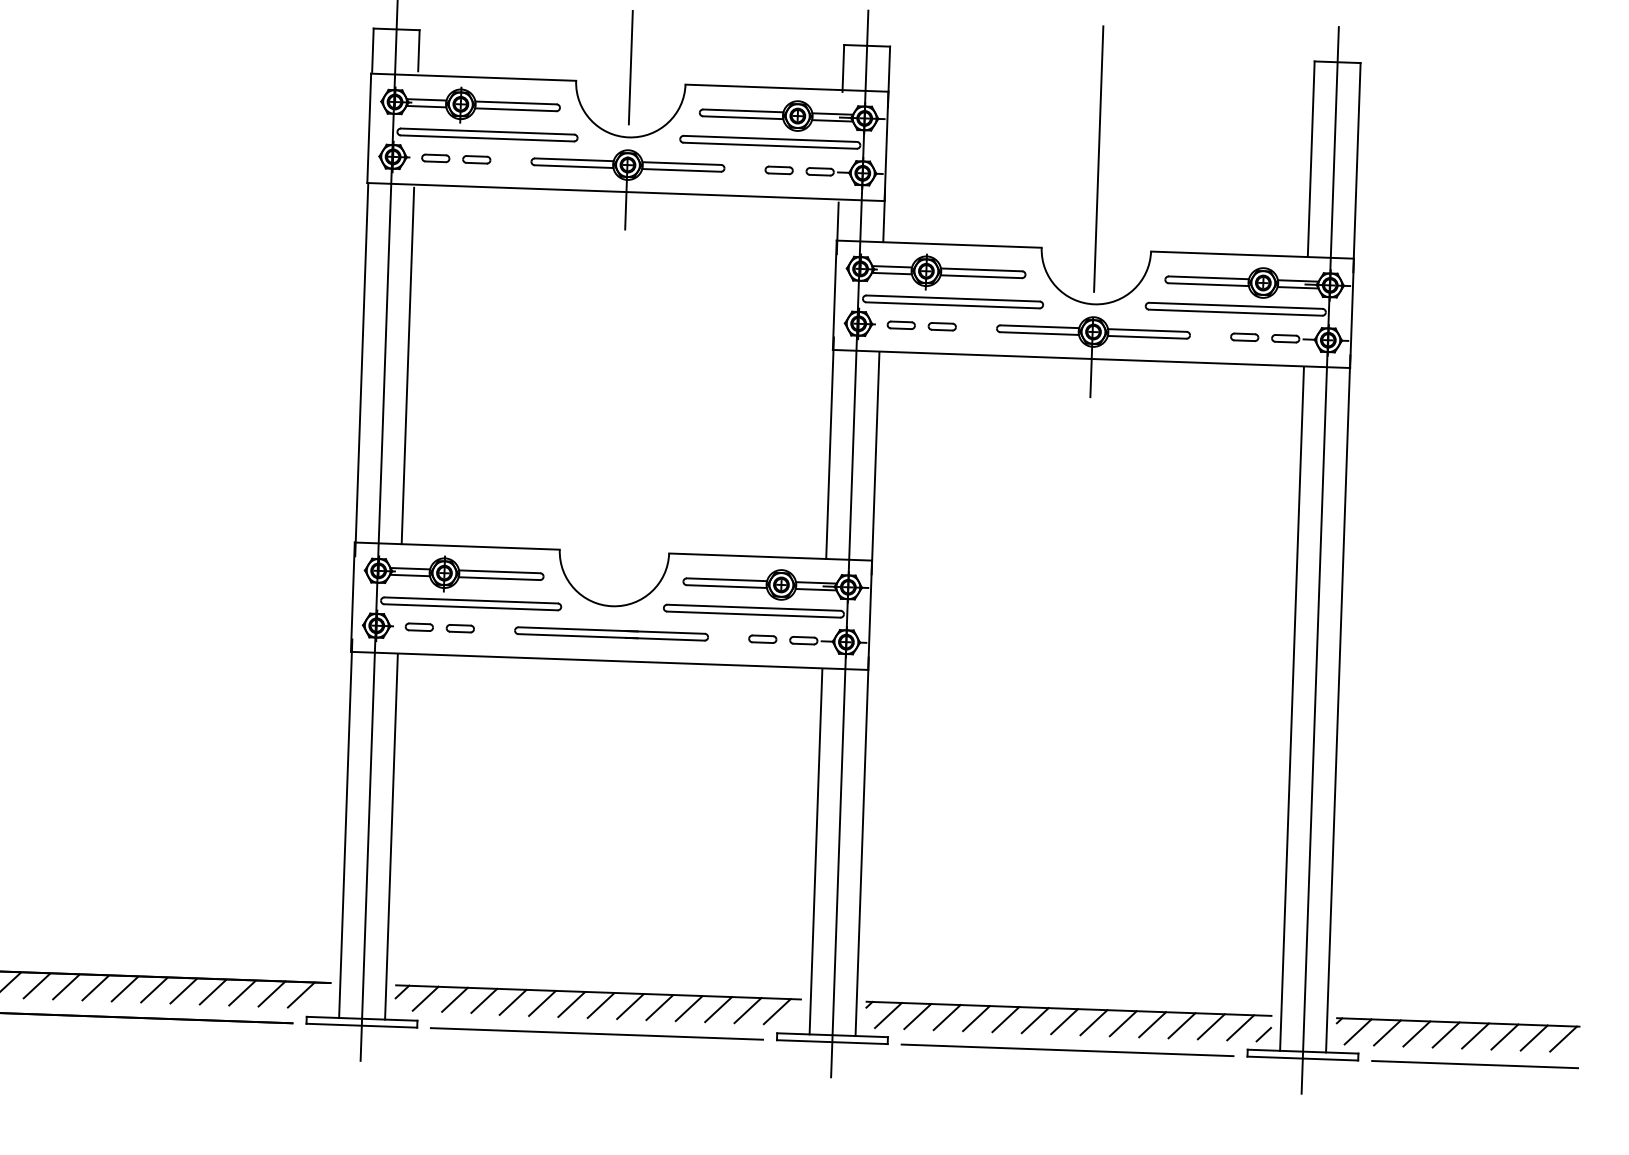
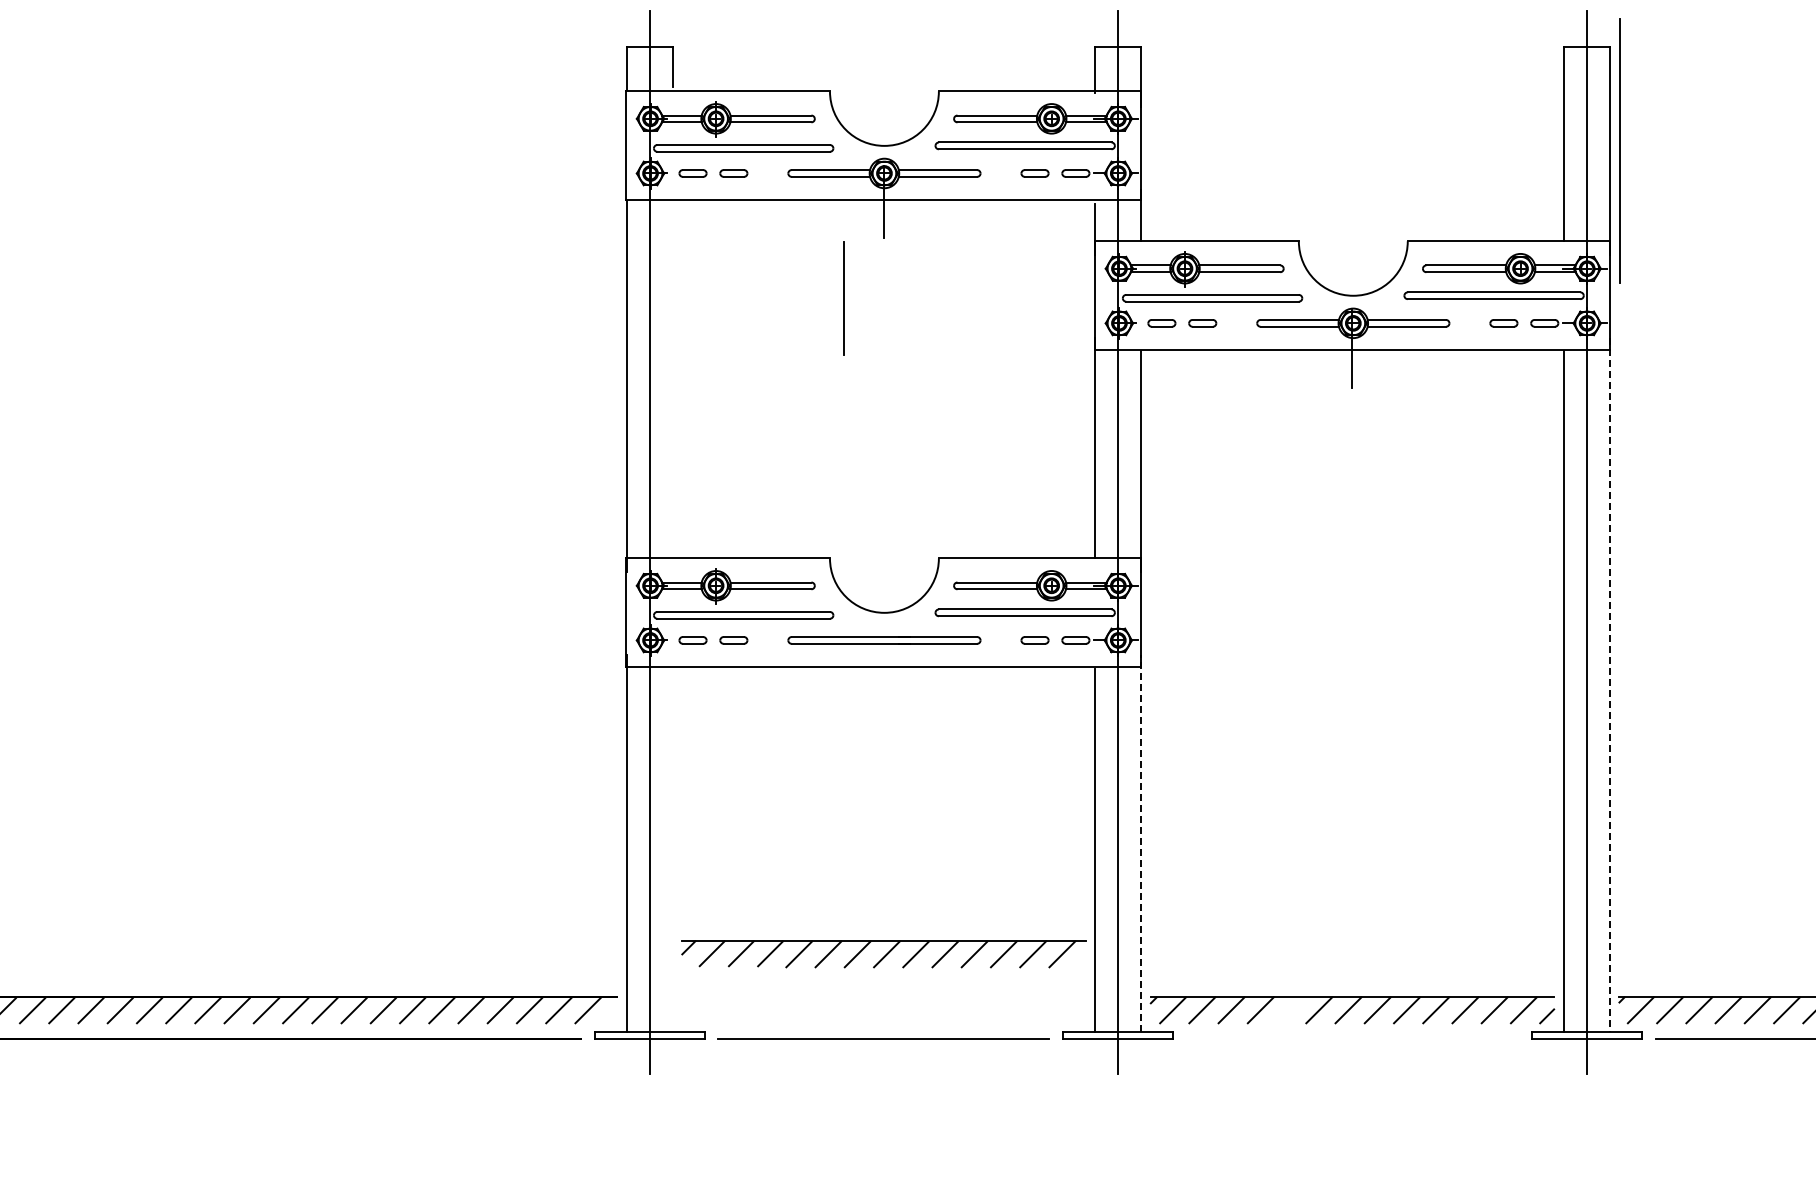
line: (630, 67) -> (843, 298), moved
line: (1097, 158) -> (1619, 150), moved
line: (407, 365) -> (672, 380), removed
line: (1338, 704) -> (1609, 685), solid -> dashed
line: (391, 836) -> (672, 849), removed
line: (862, 845) -> (1141, 842), solid -> dashed
part: (597, 1005) -> (883, 954), moved
line: (1005, 1019) -> (1289, 1010), removed
line: (1067, 1050) -> (1352, 1038), removed

